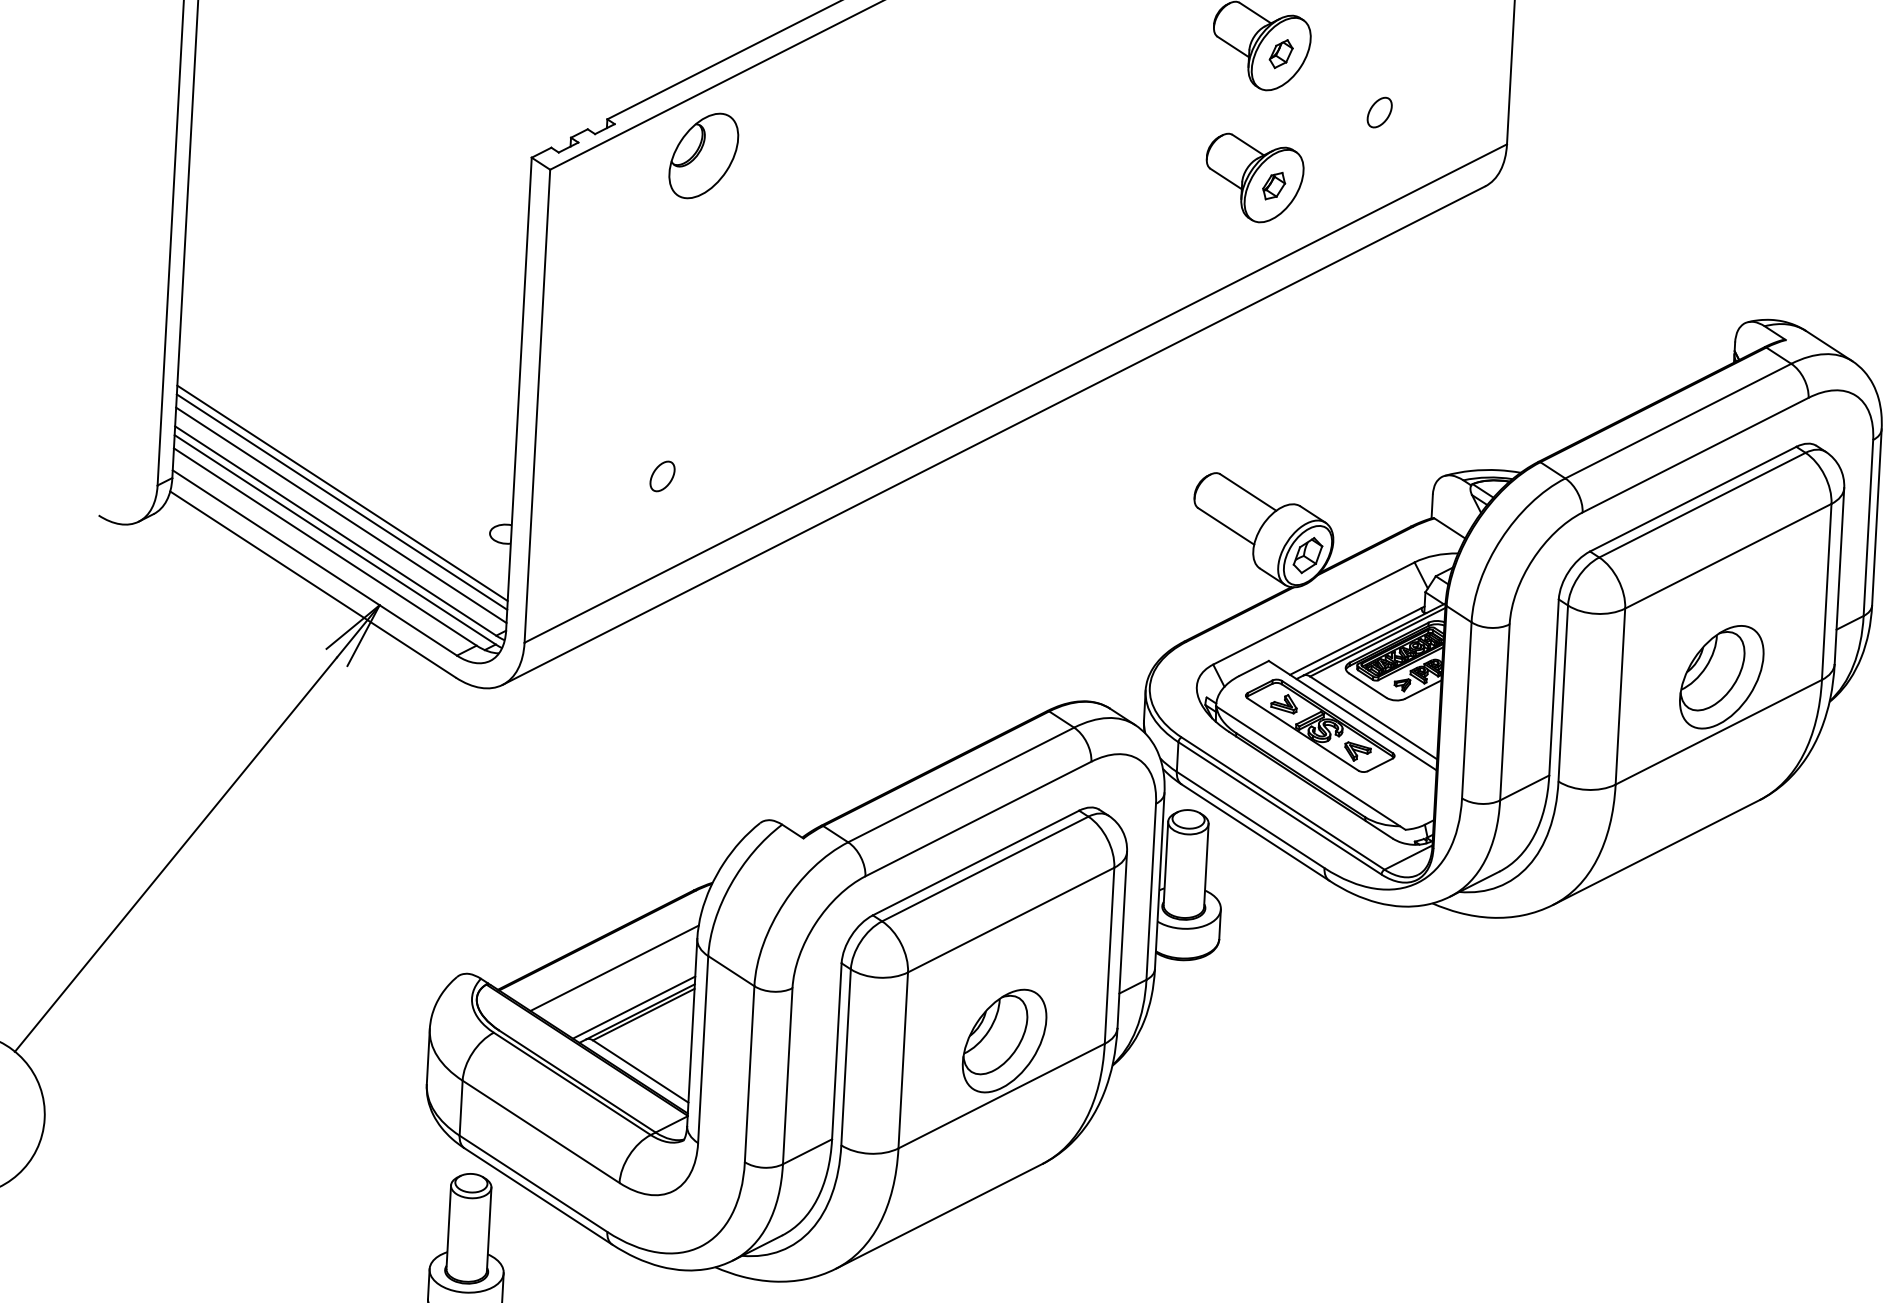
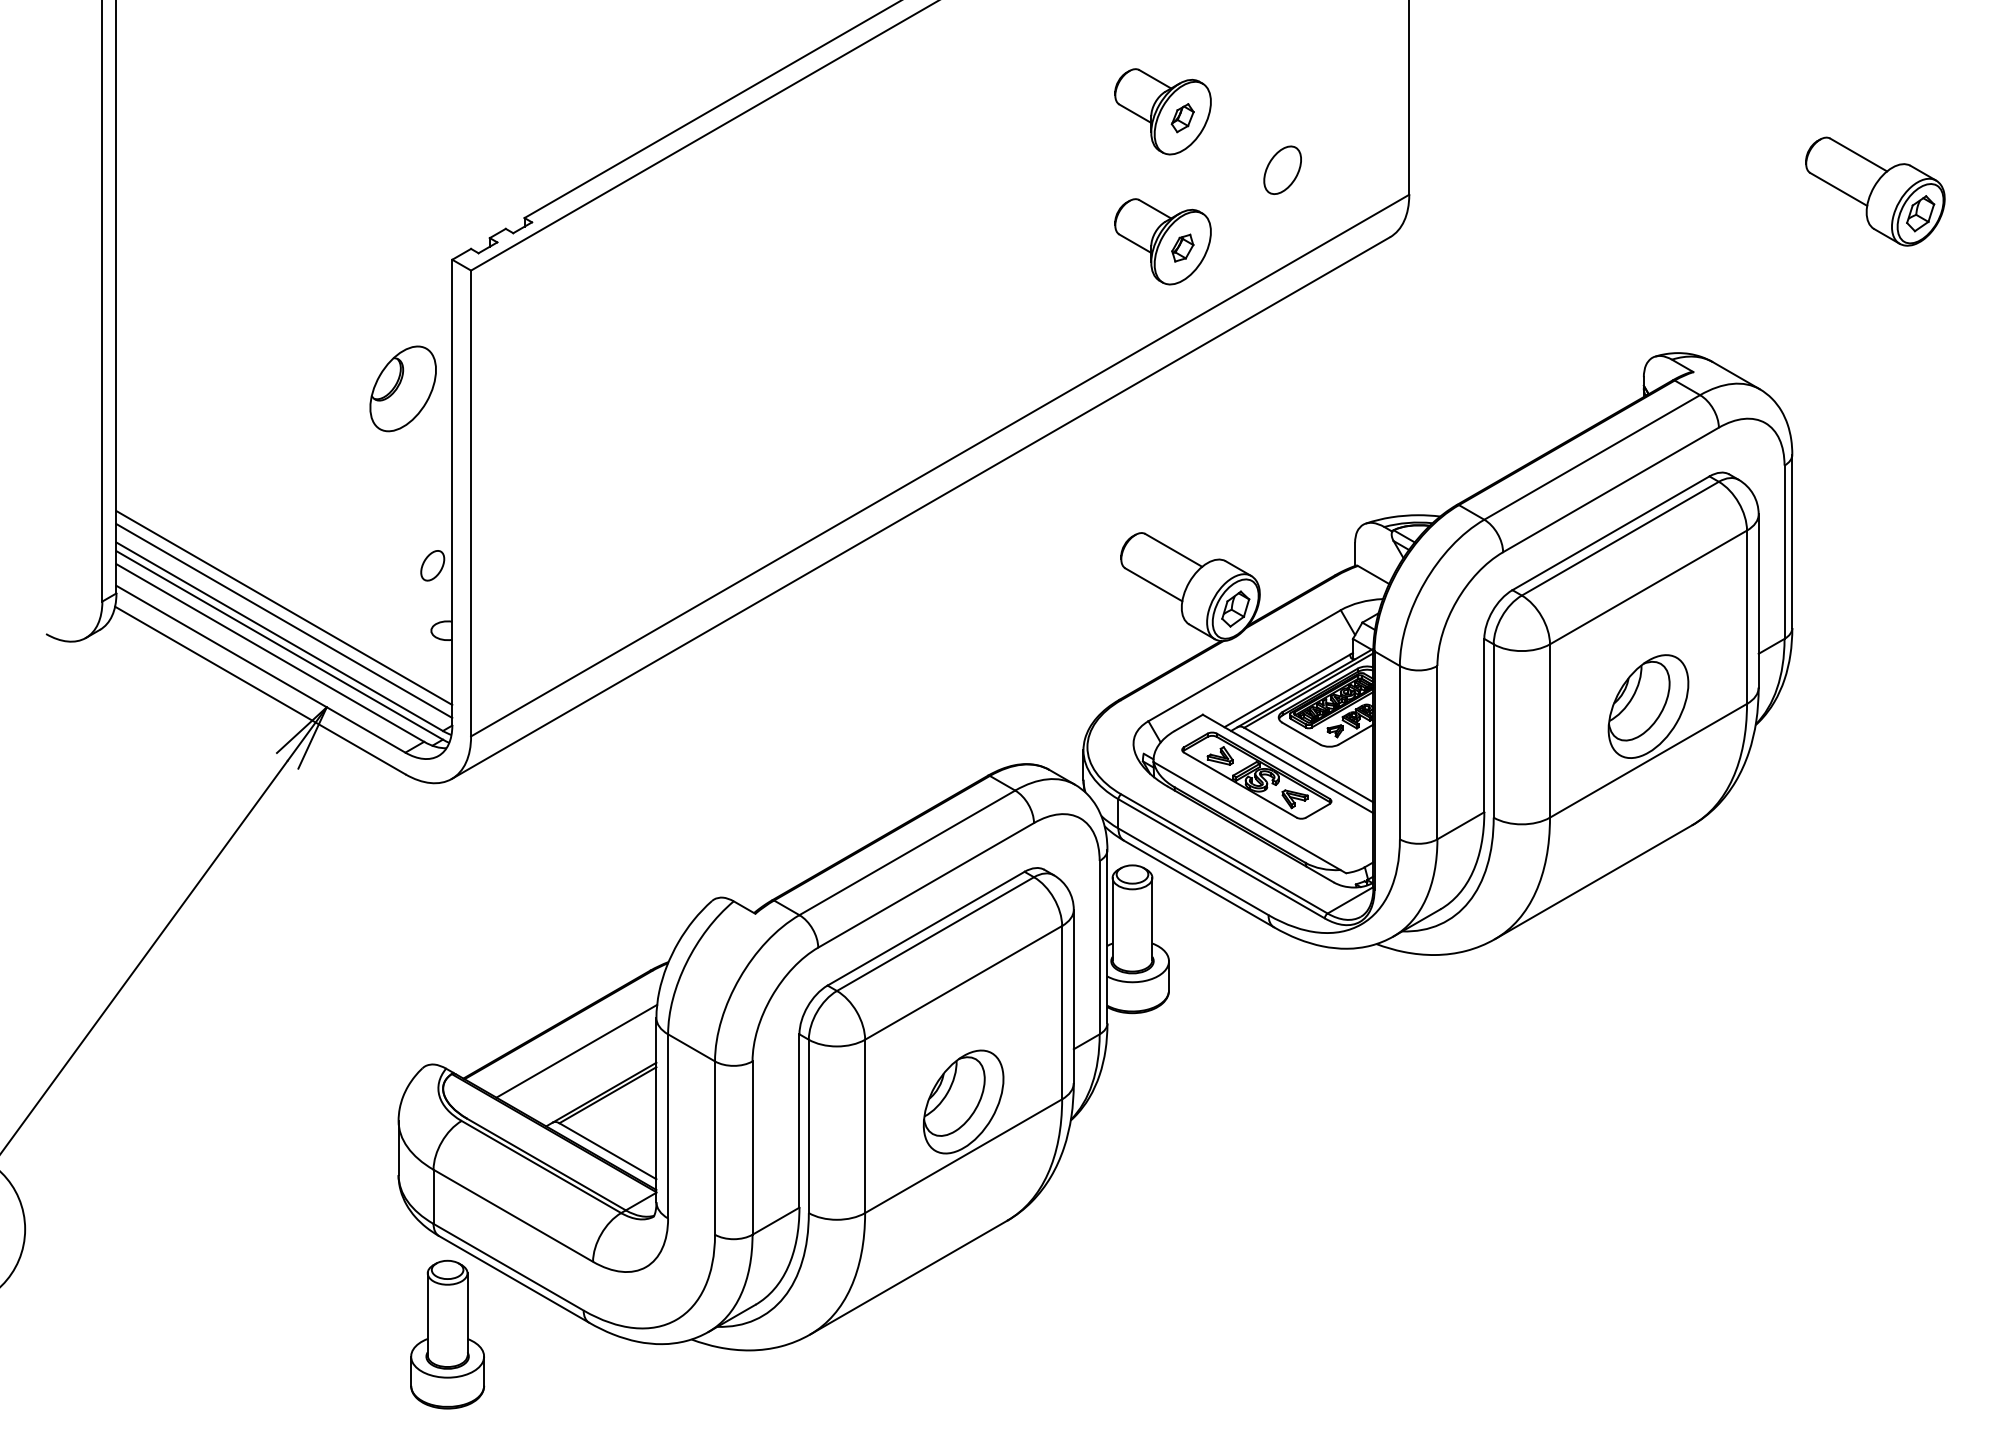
part: (1379, 112) -> (1282, 170), size x1.6
part: (703, 155) -> (402, 388), moved
part: (662, 476) -> (432, 565), moved
line: (342, 493) -> (284, 599), removed
line: (633, 1007) -> (597, 1088), removed

